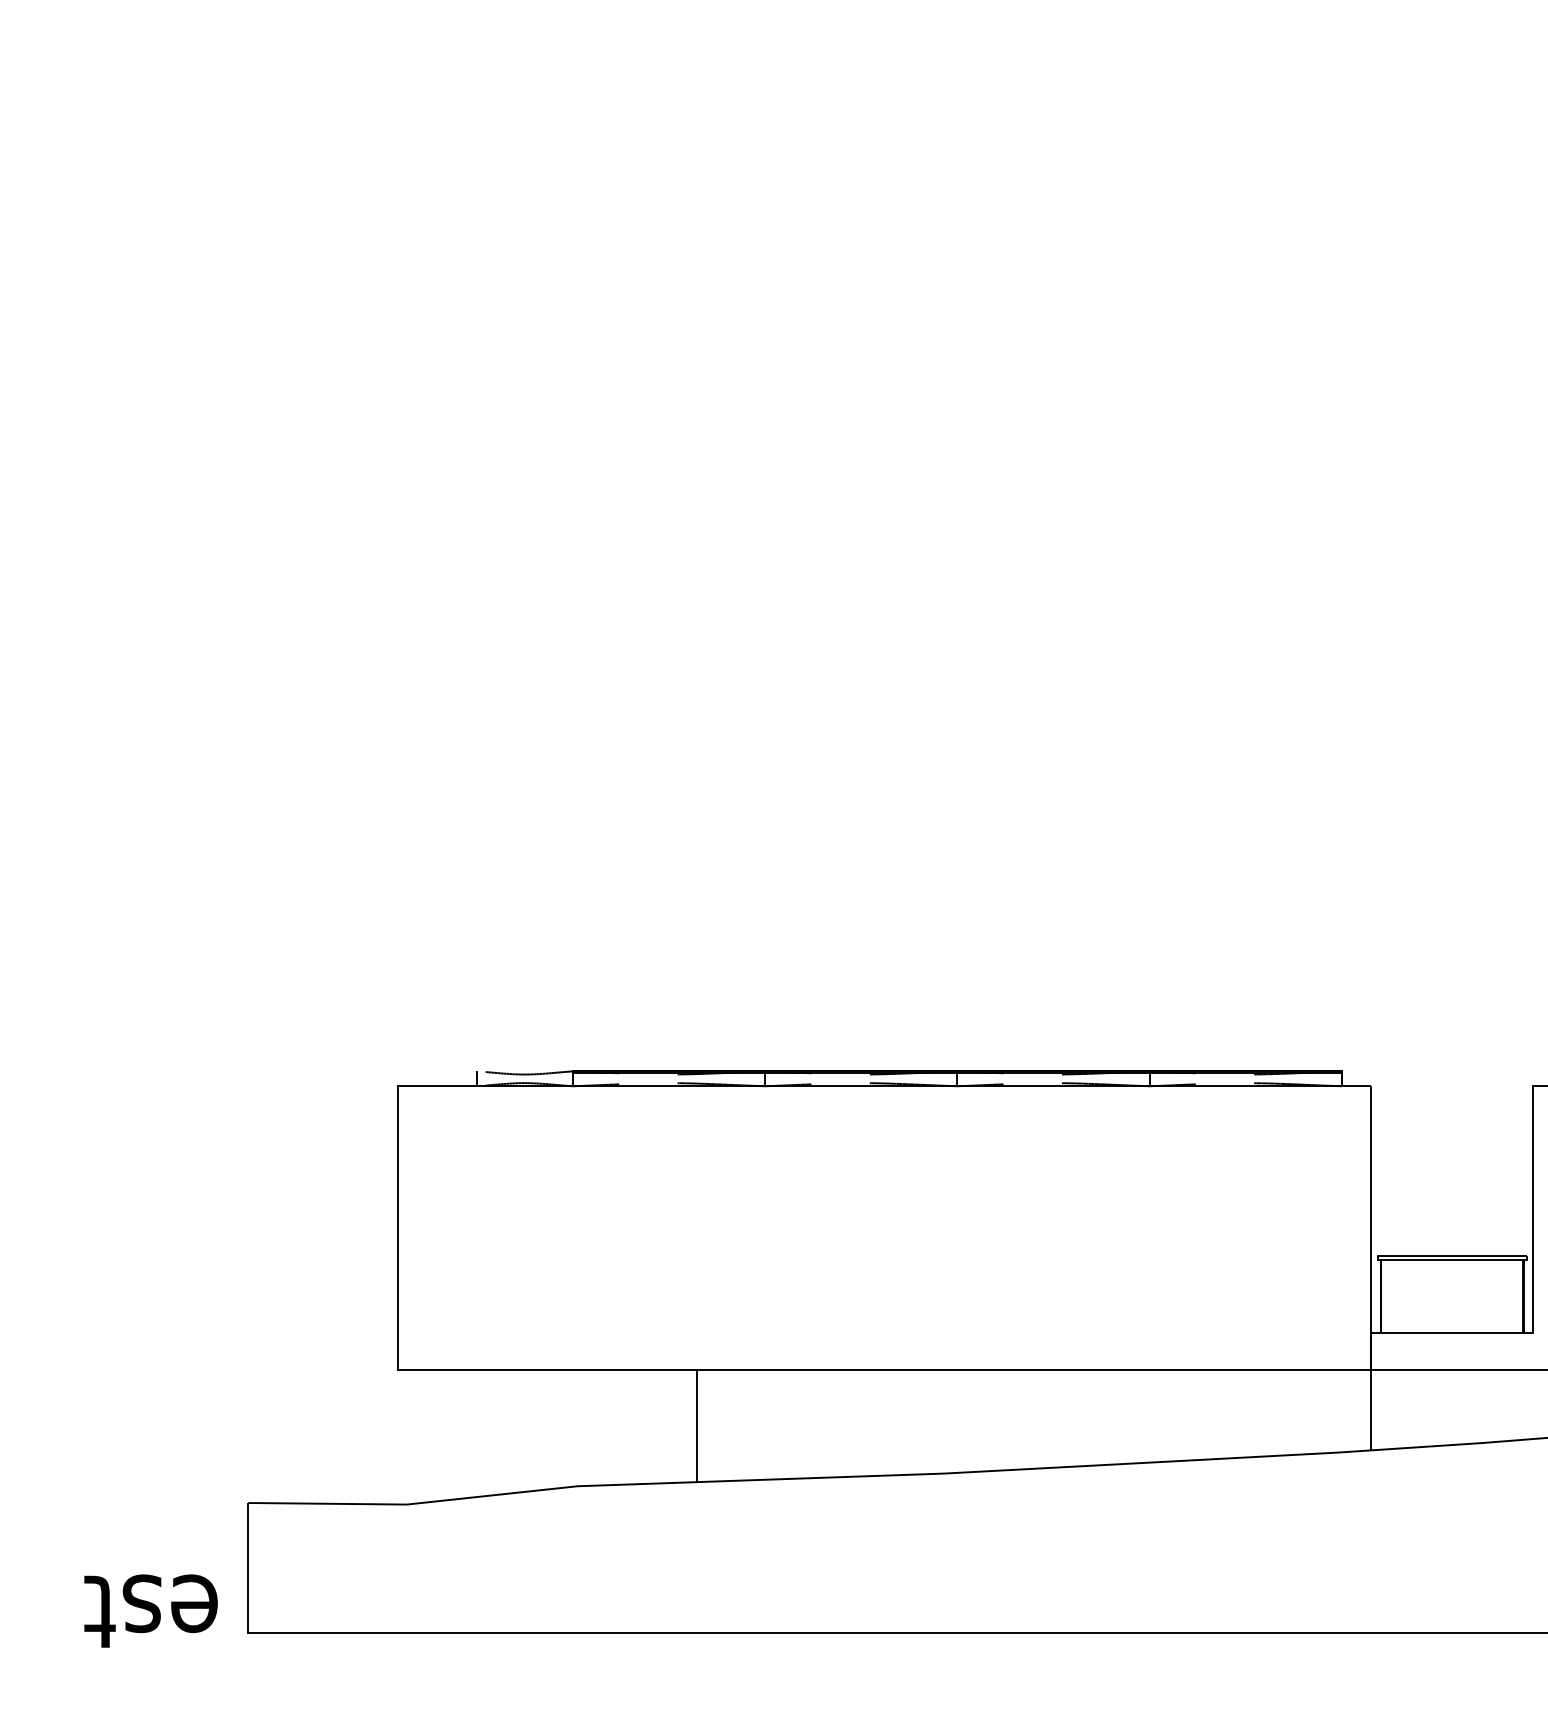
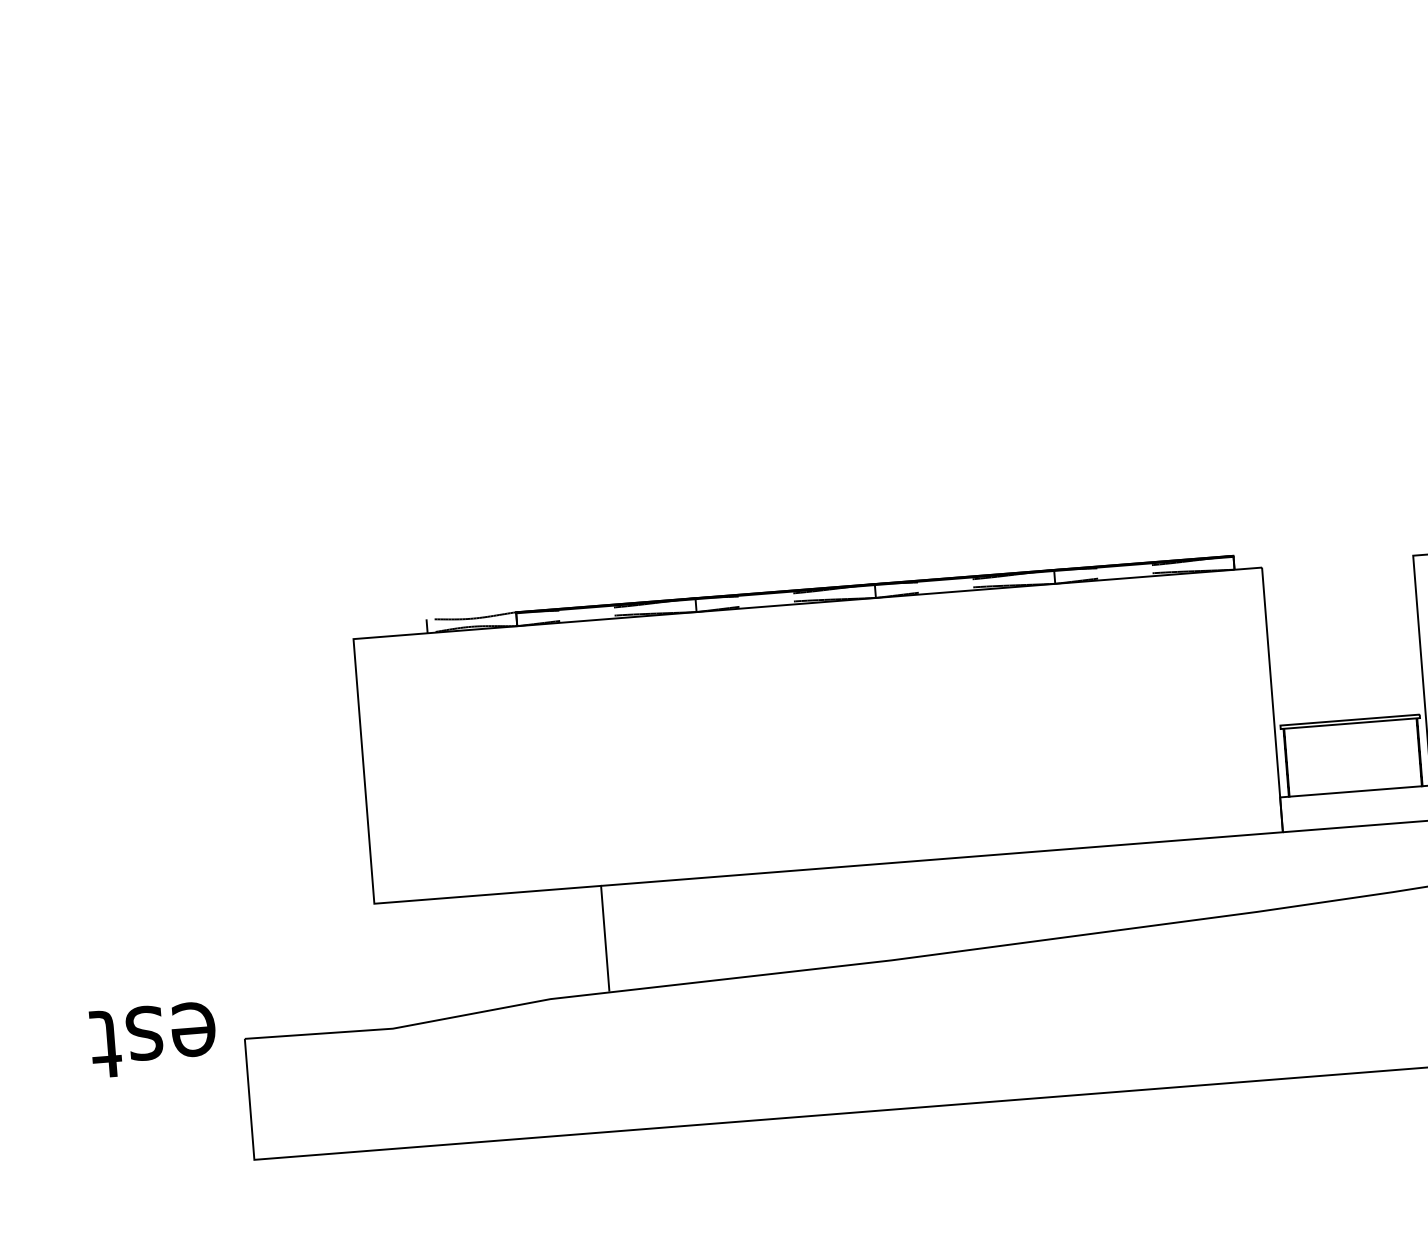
line: (1371, 1409) -> (1286, 869), removed
line: (696, 1425) -> (605, 937), moved
text: (150, 1610) -> (152, 1039), moved

